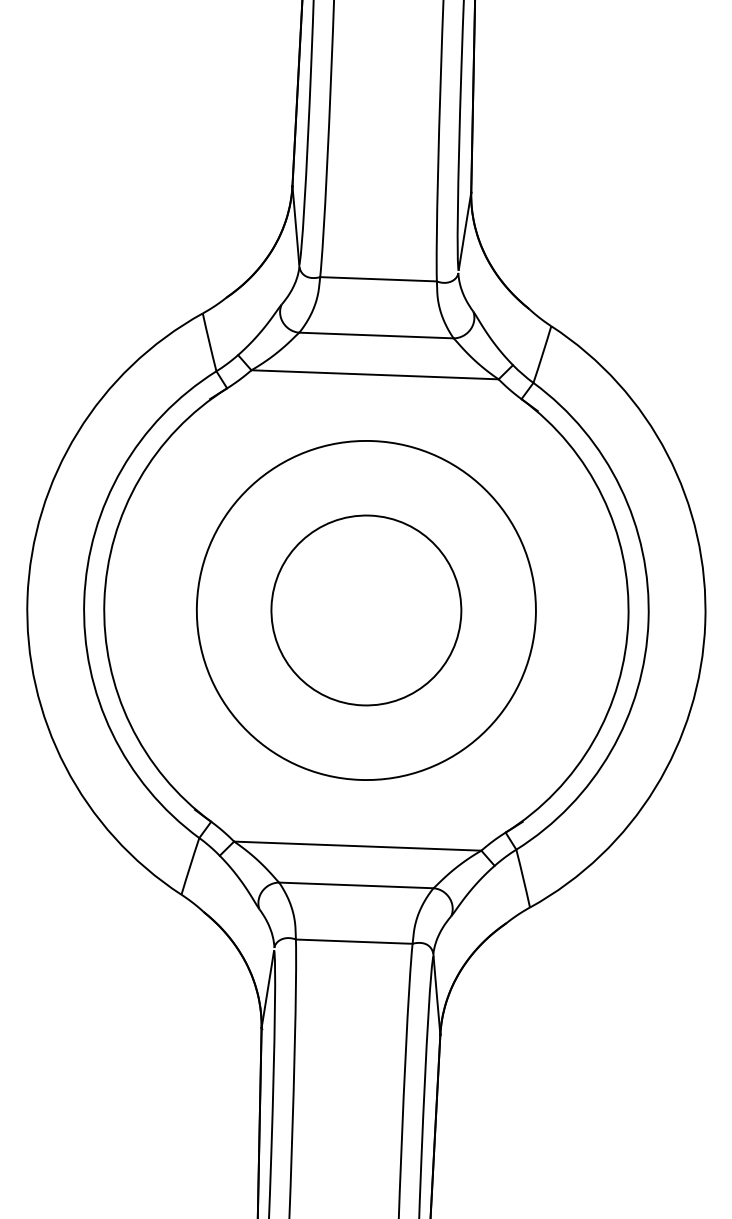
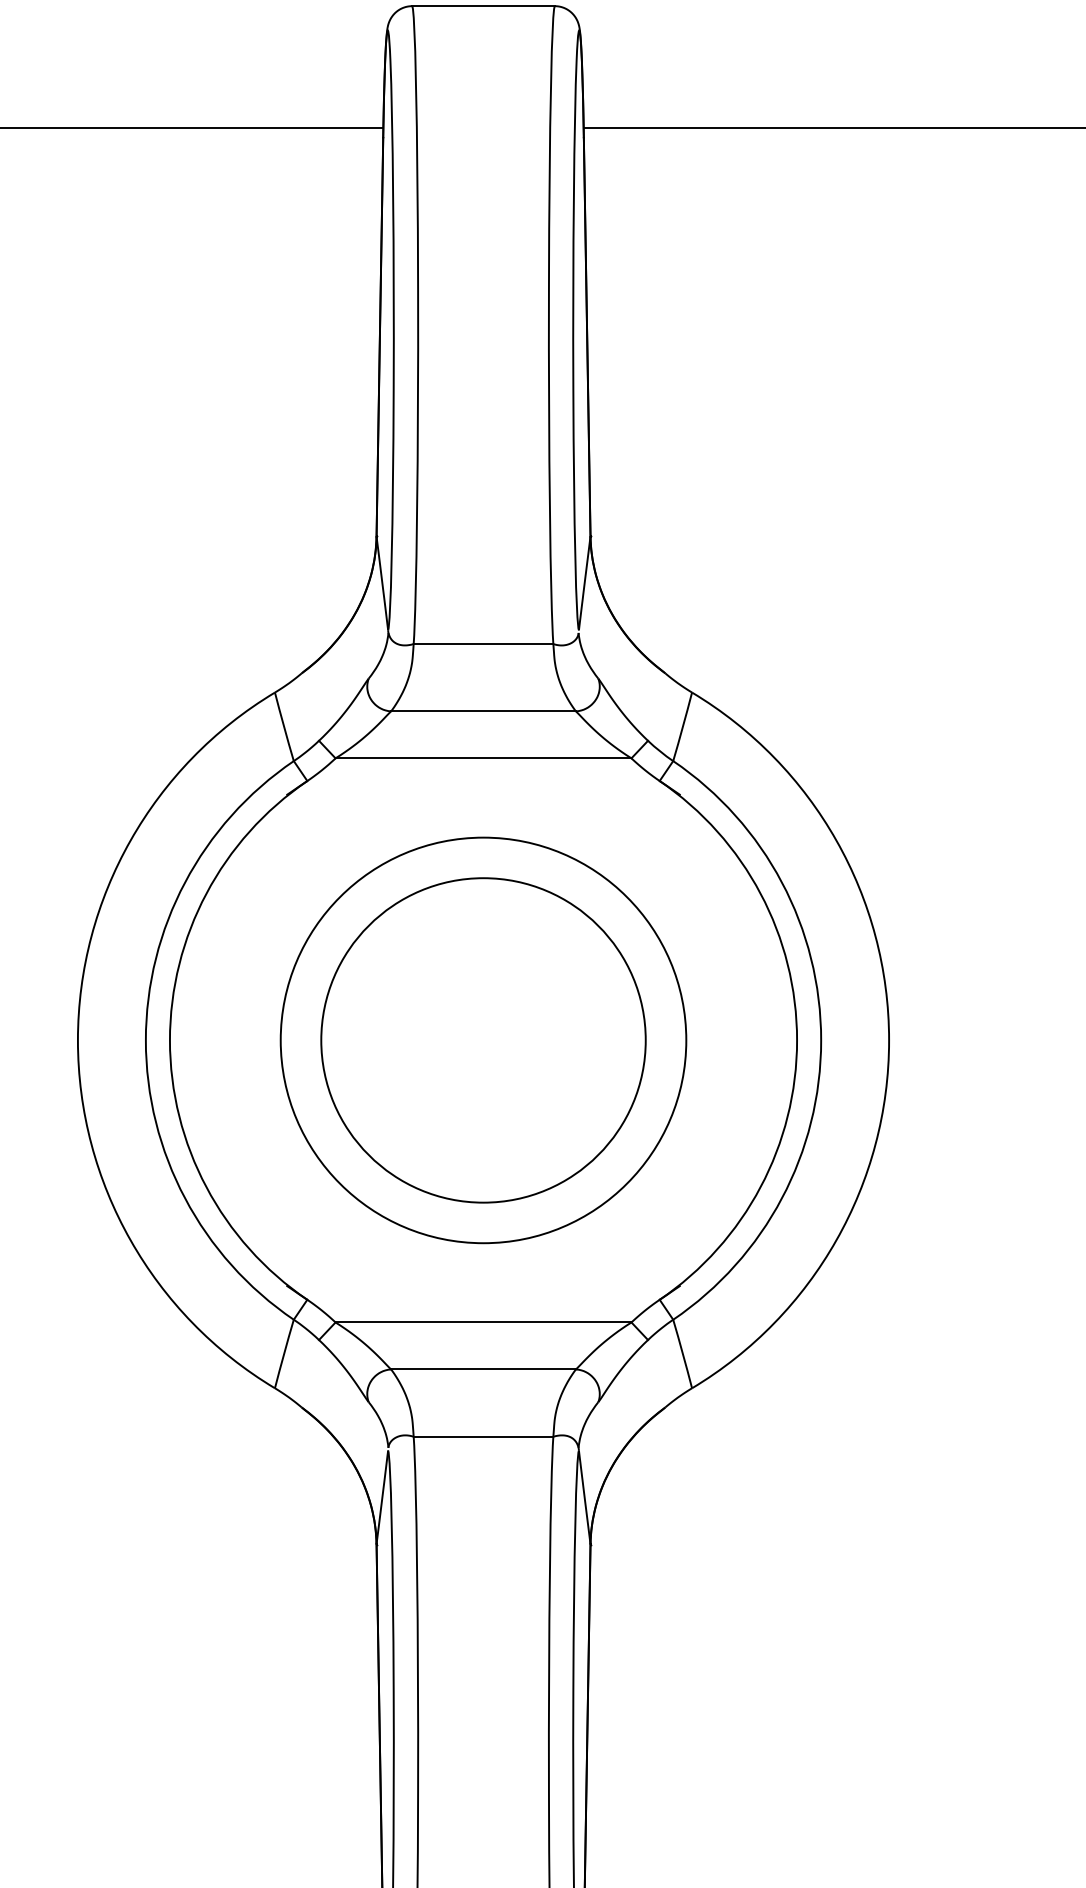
circle: (366, 610) -> (483, 1040), size x1.43

